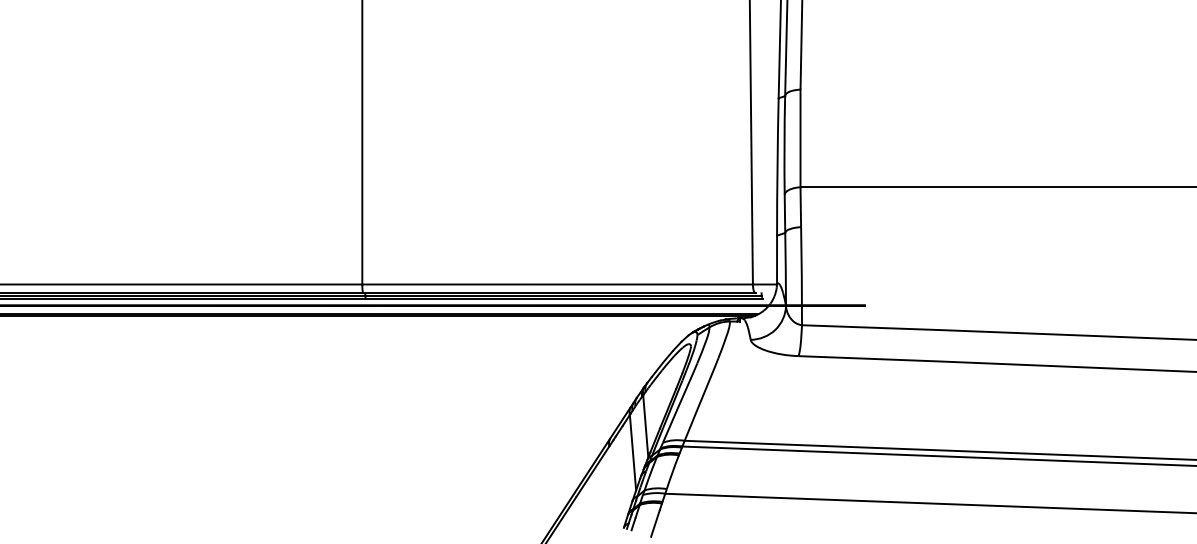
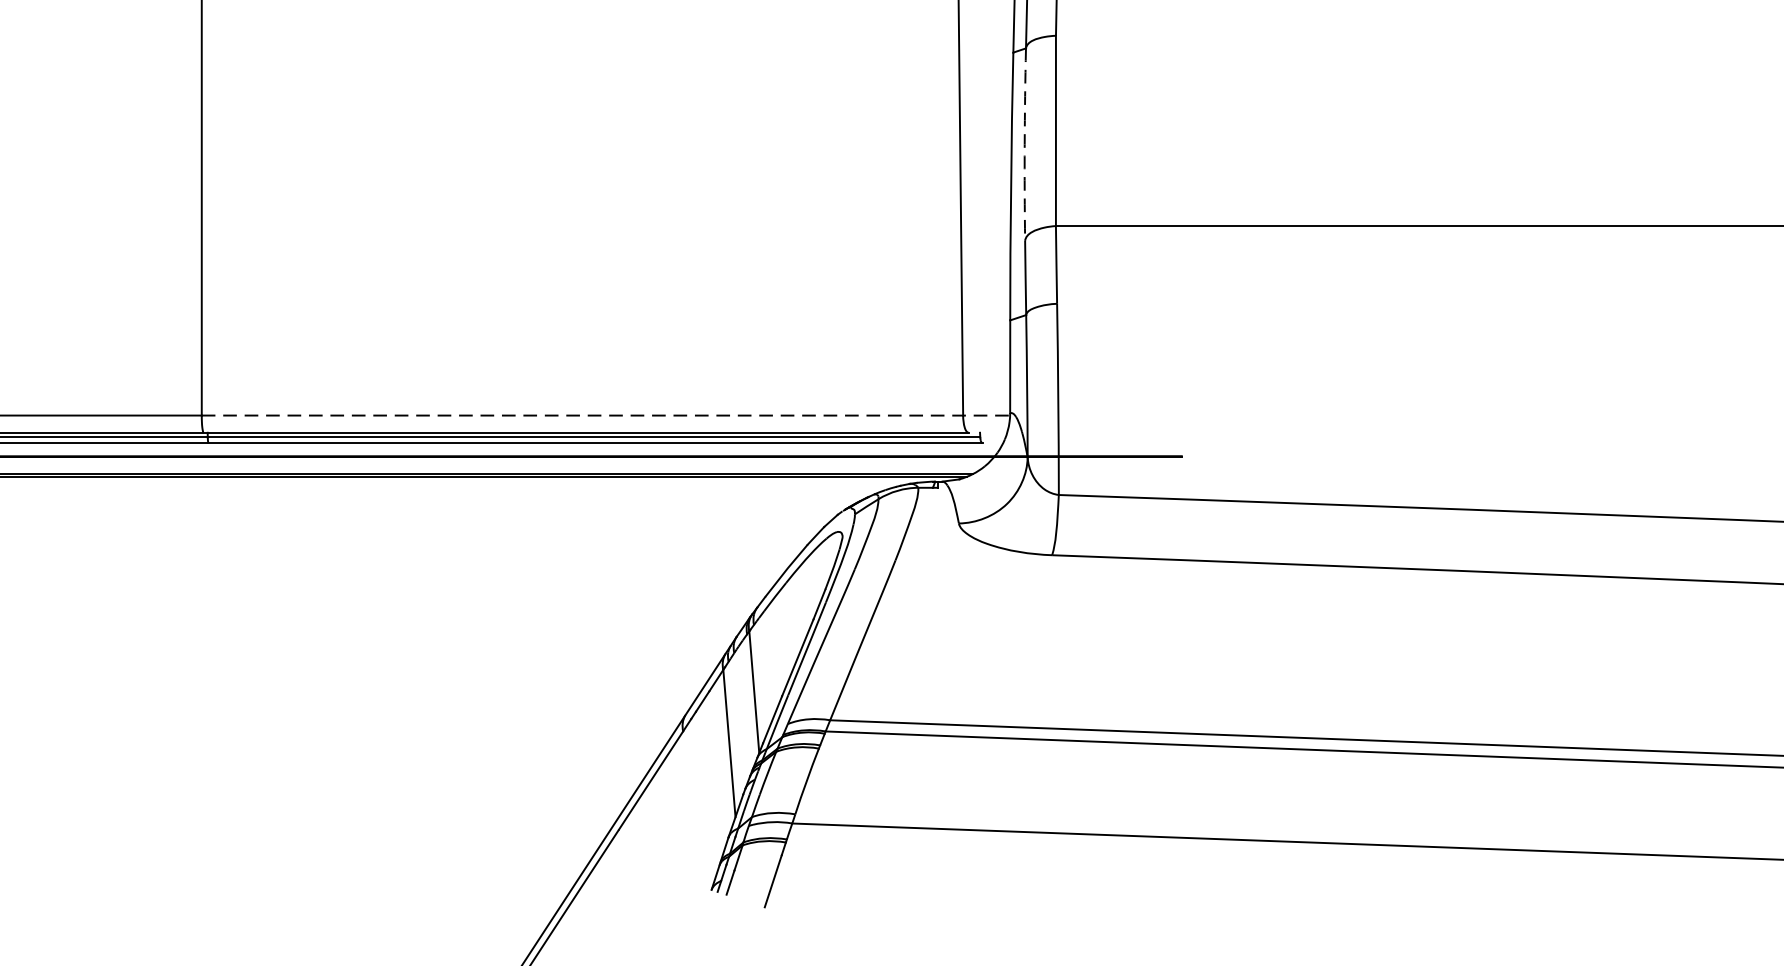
arc: (784, 145) -> (1024, 144), solid -> dashed
line: (570, 284) -> (607, 415), solid -> dashed

